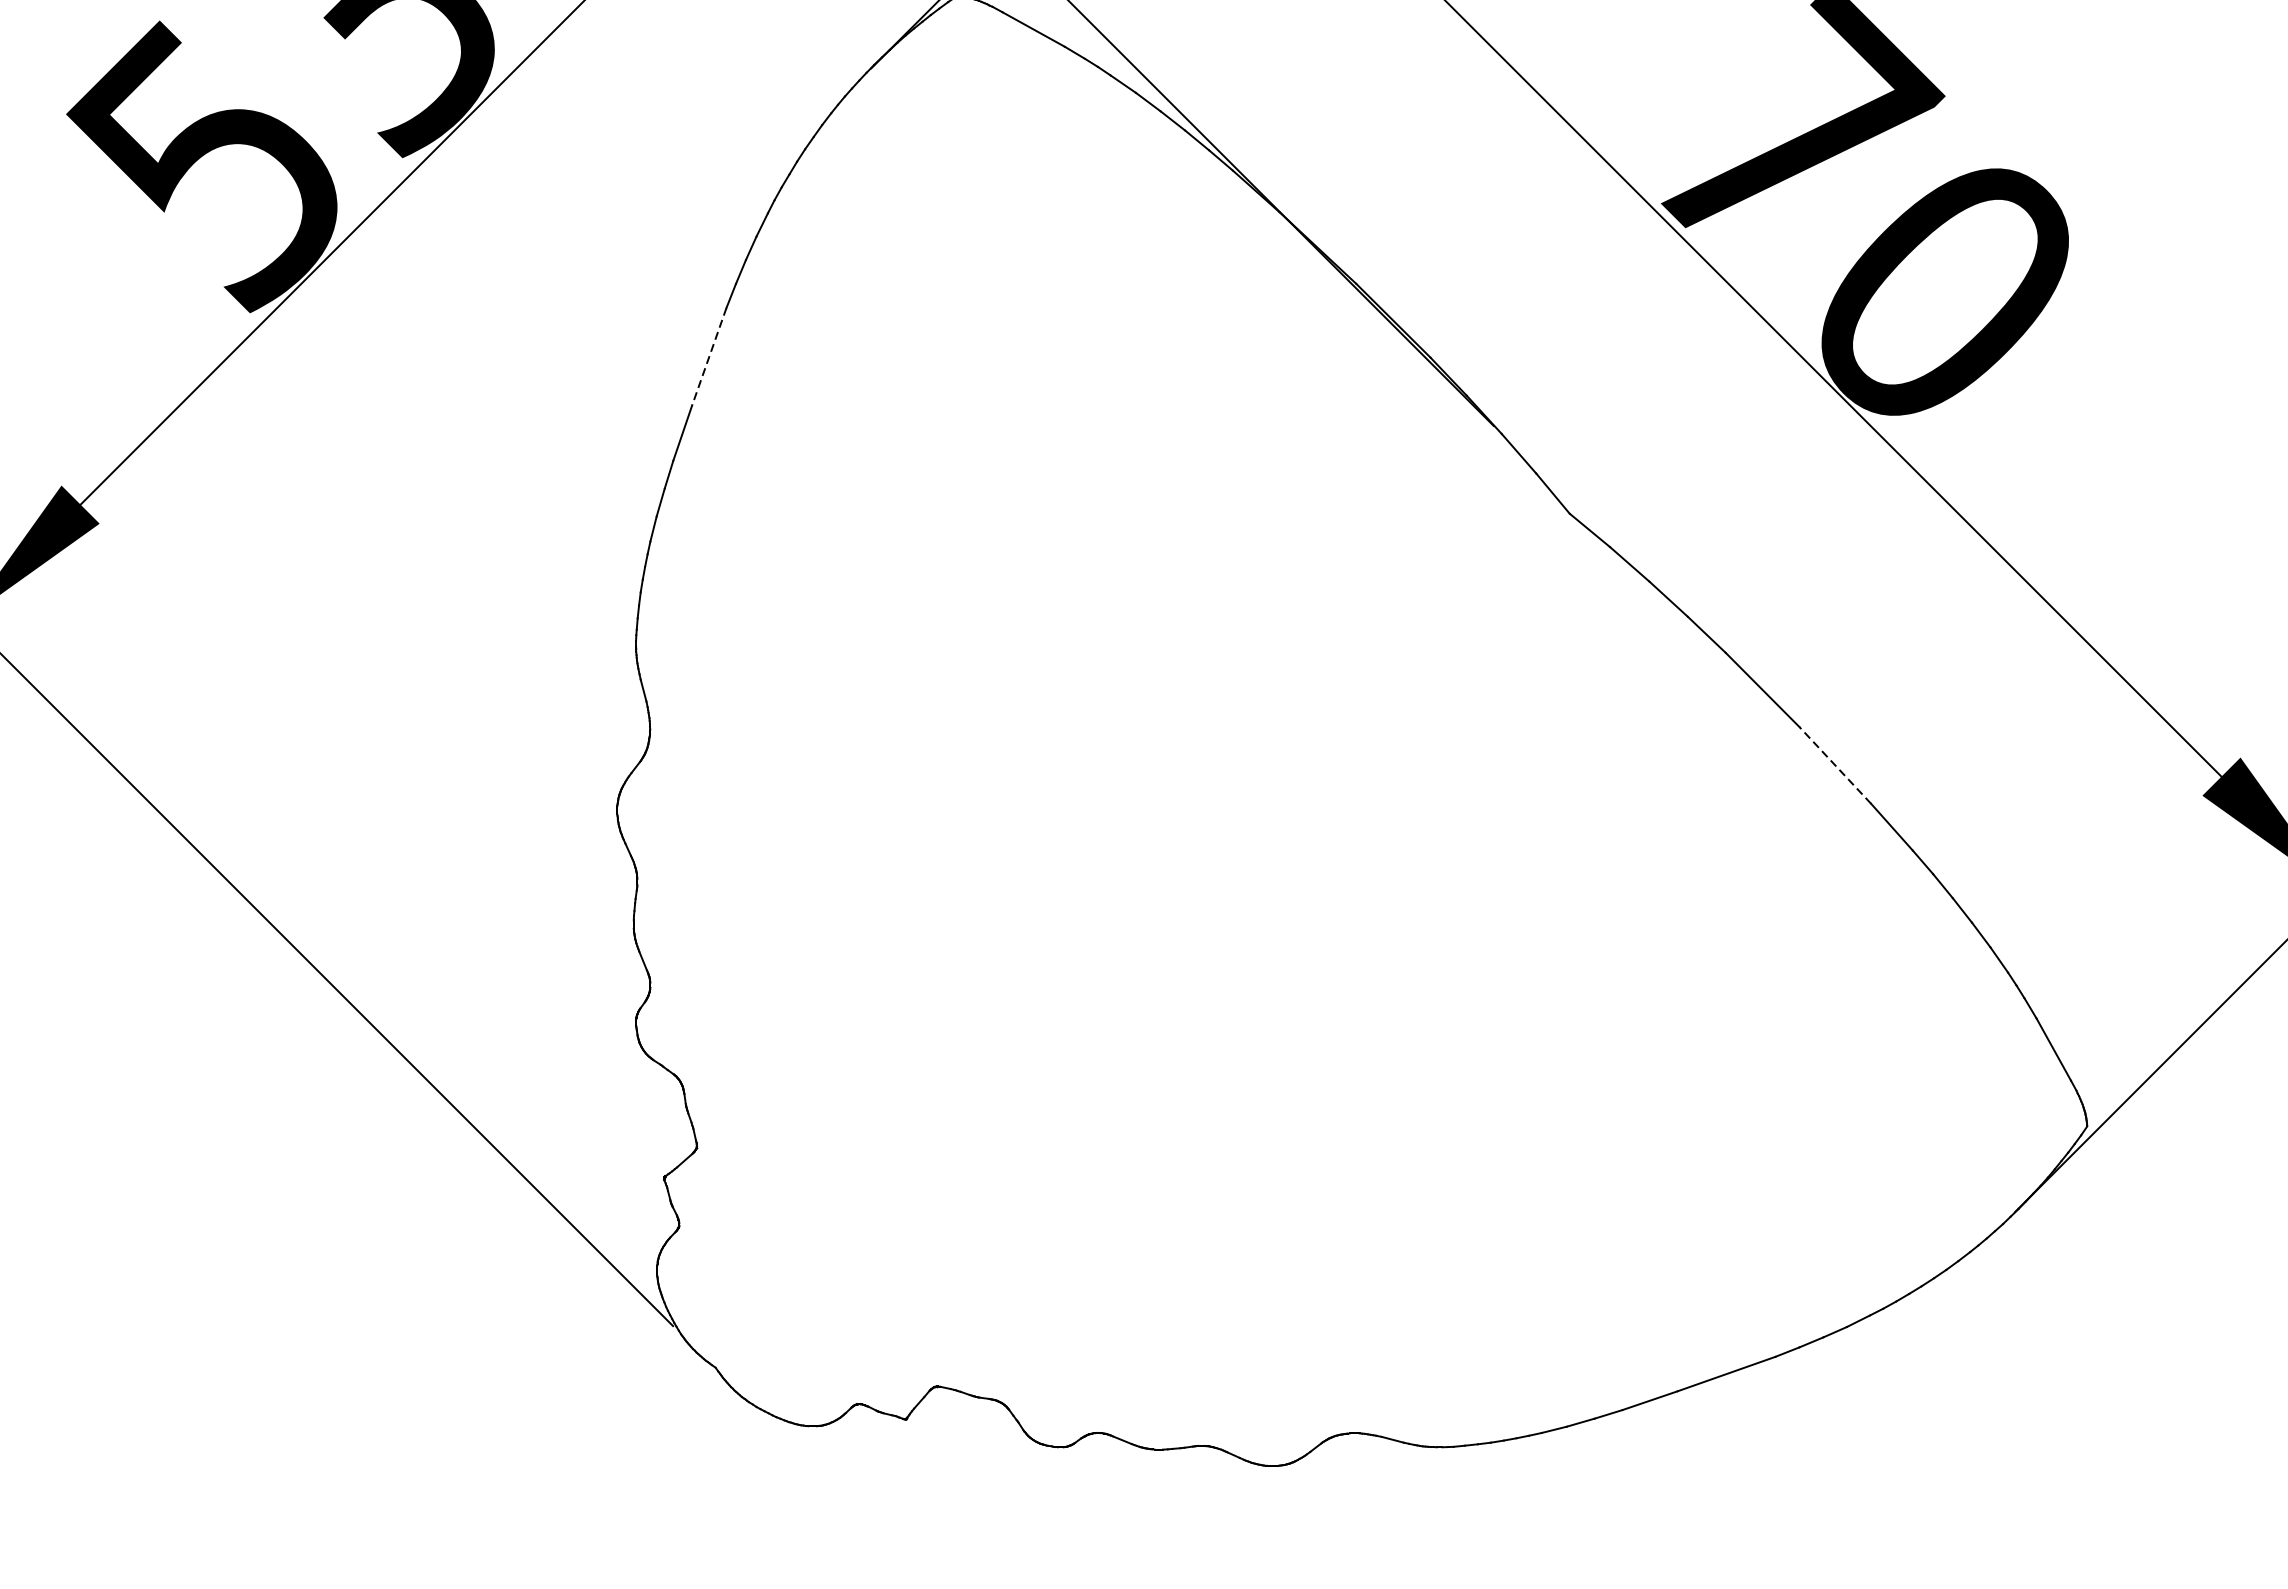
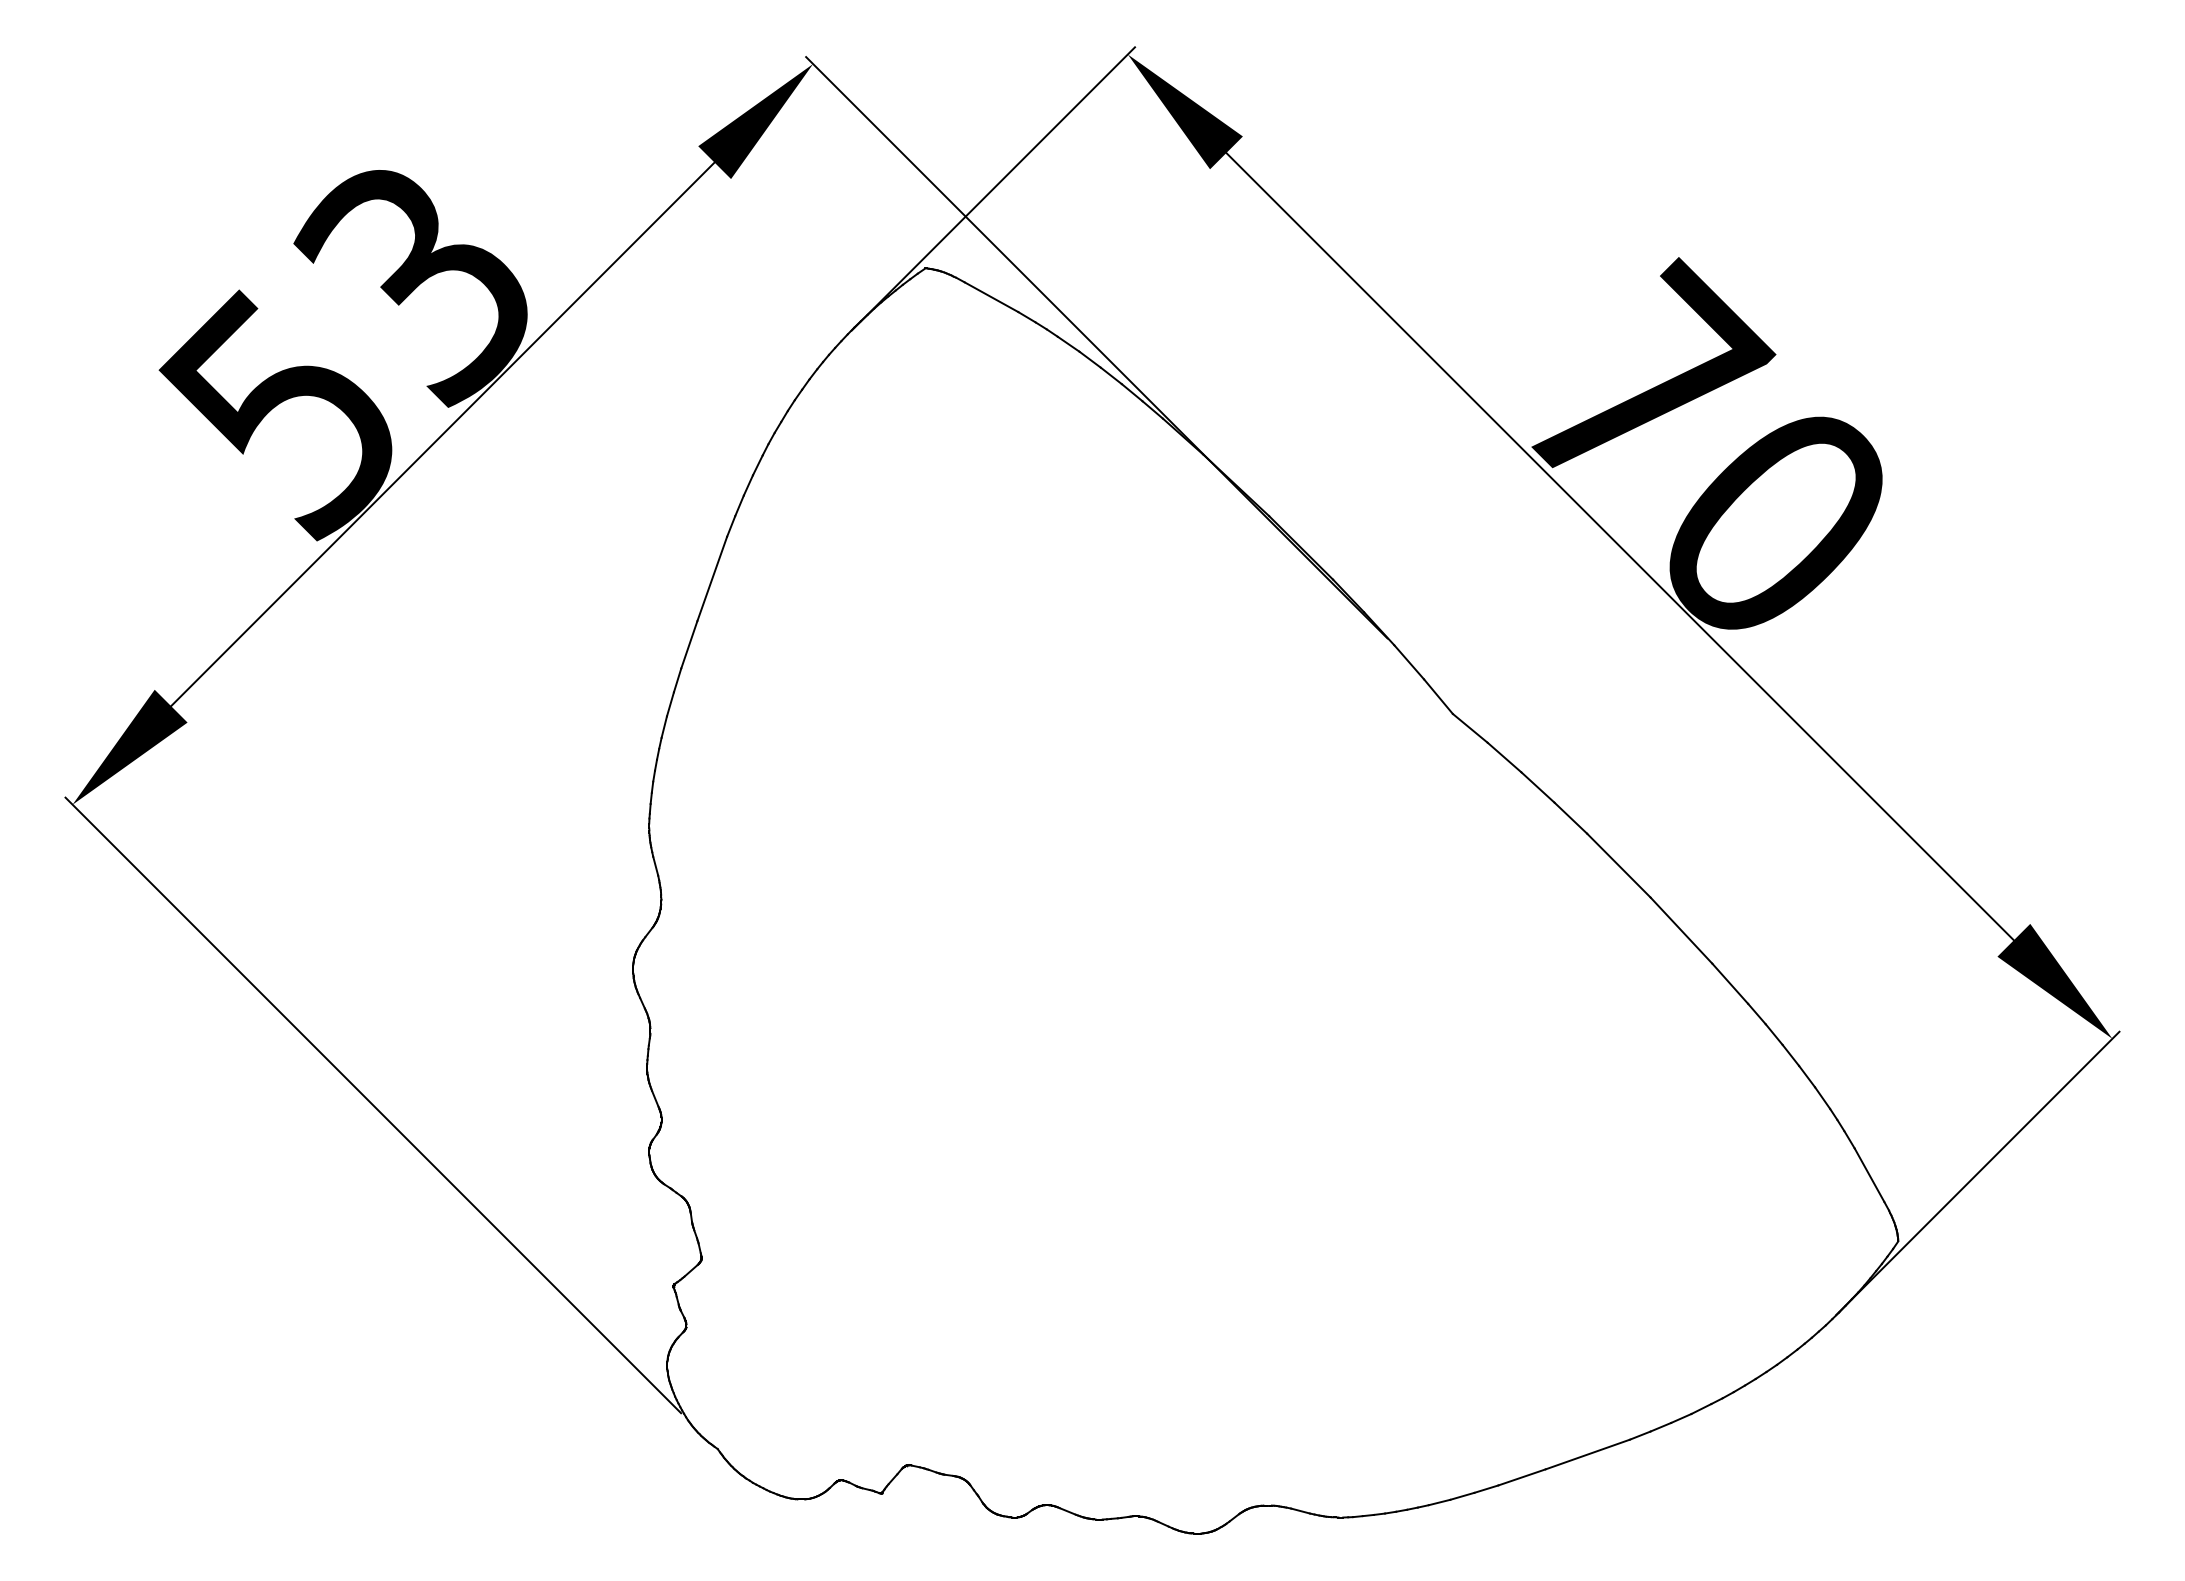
line: (709, 356) -> (712, 578), dashed -> solid
line: (1835, 765) -> (1681, 930), dashed -> solid

